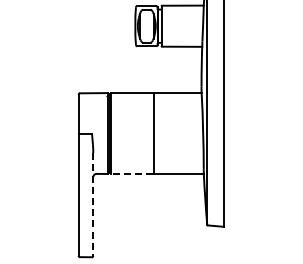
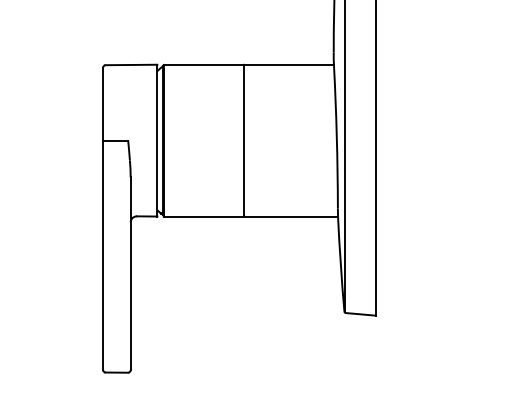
line: (132, 174) -> (204, 217), dashed -> solid
line: (93, 205) -> (131, 275), dashed -> solid

